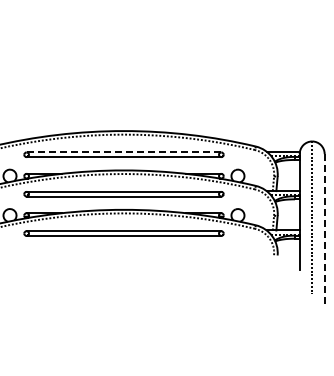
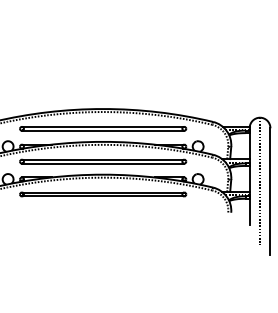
line: (123, 152) -> (102, 126), dashed -> solid
line: (324, 230) -> (270, 191), dashed -> solid

